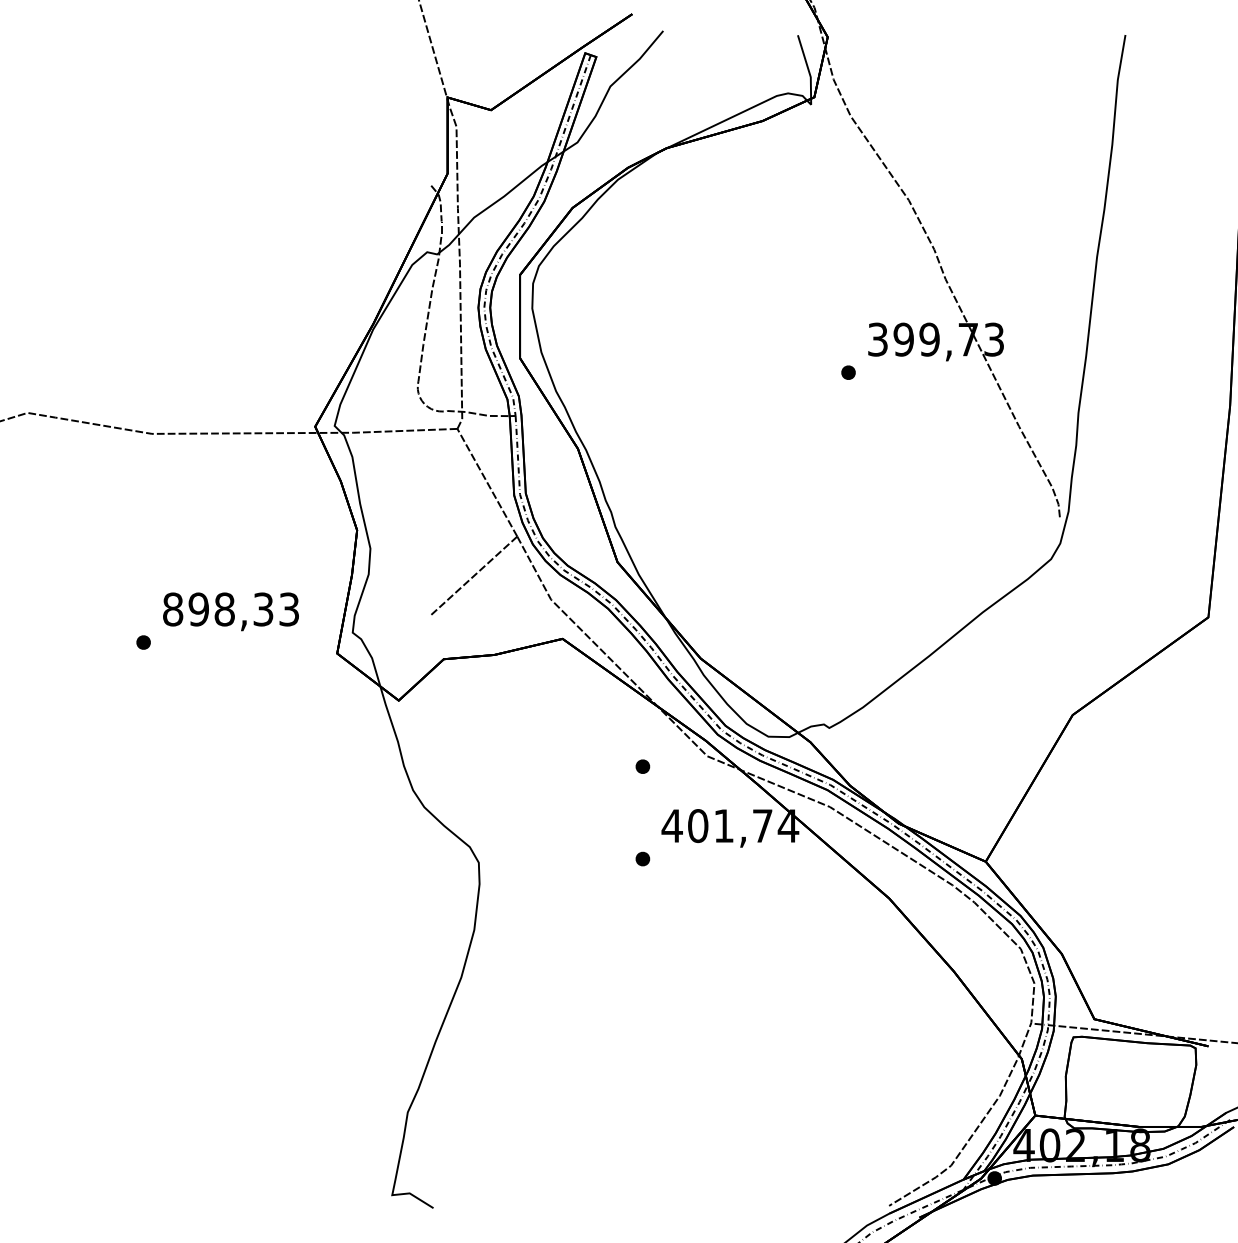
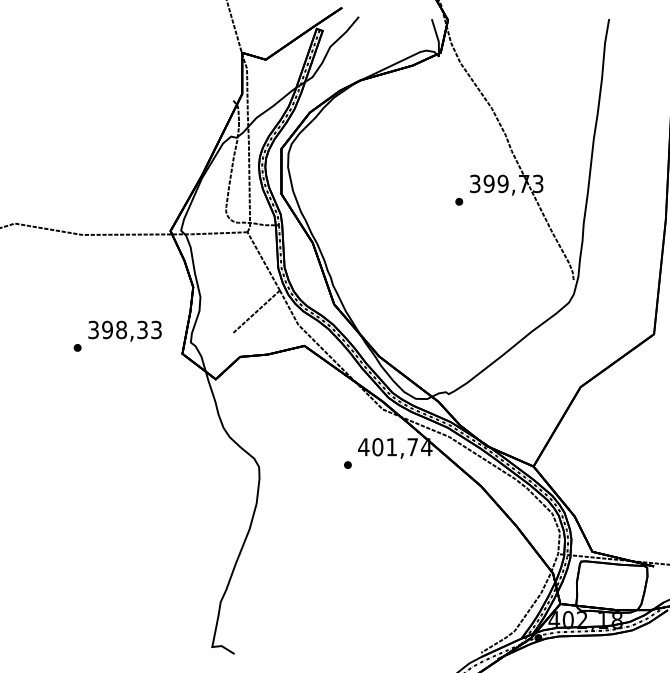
text: (172, 610) -> (93, 330), 898,33 -> 398,33
part: (642, 765) -> (347, 414), removed

